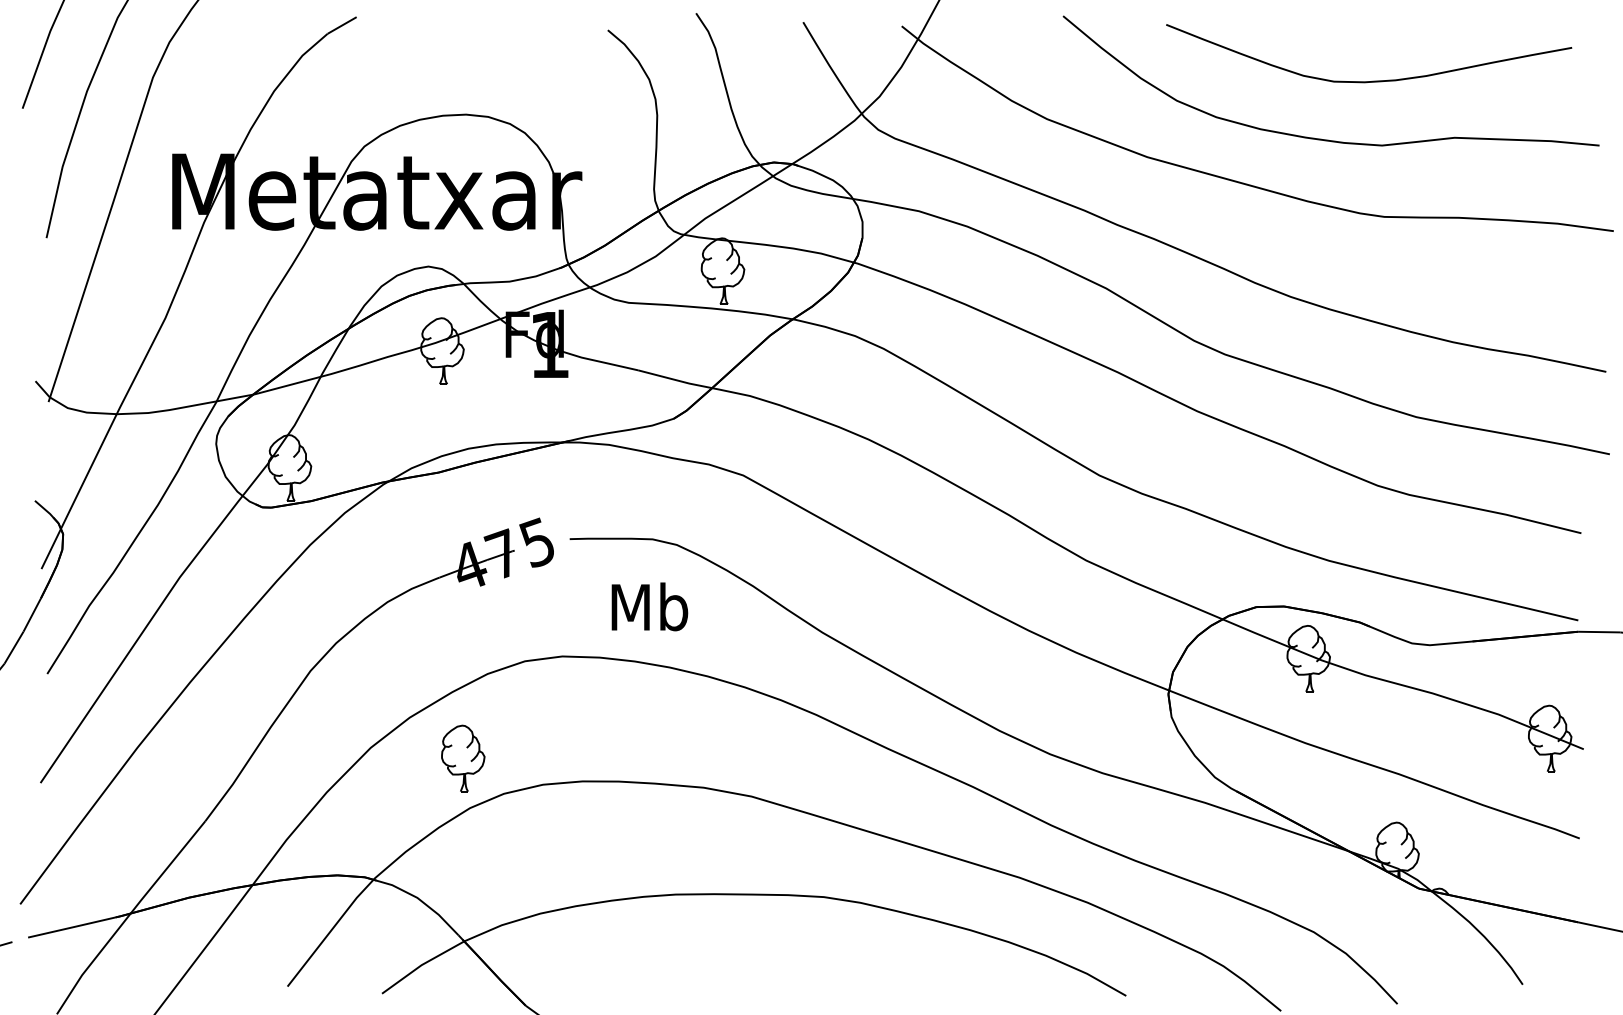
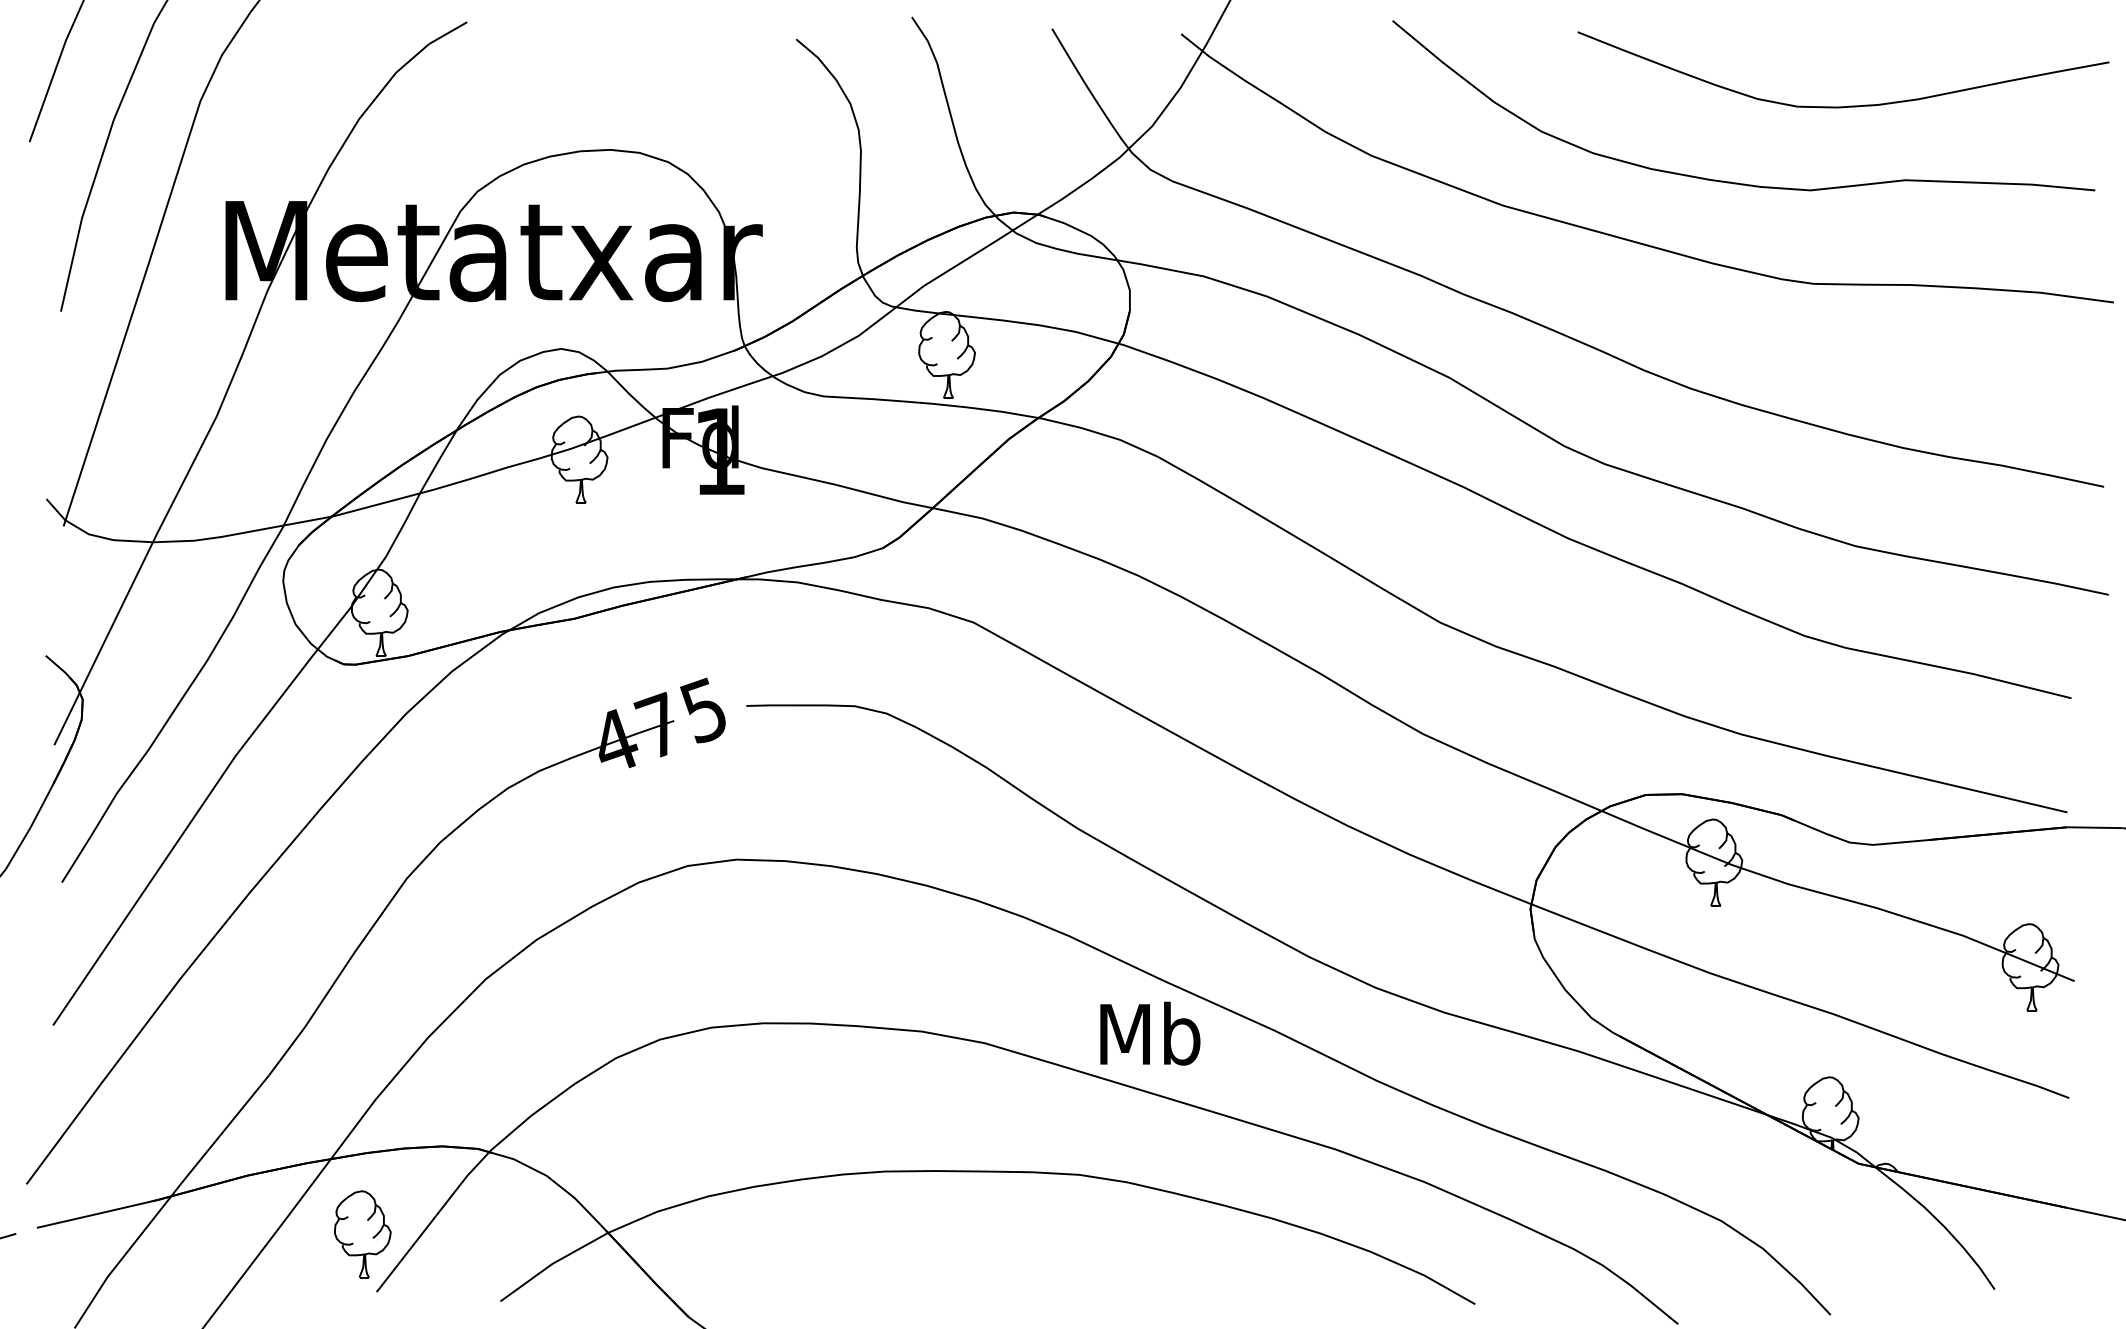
curve: (1373, 80) -> (1849, 105), moved
text: (650, 606) -> (1150, 1033), moved
part: (463, 758) -> (362, 1234), moved

